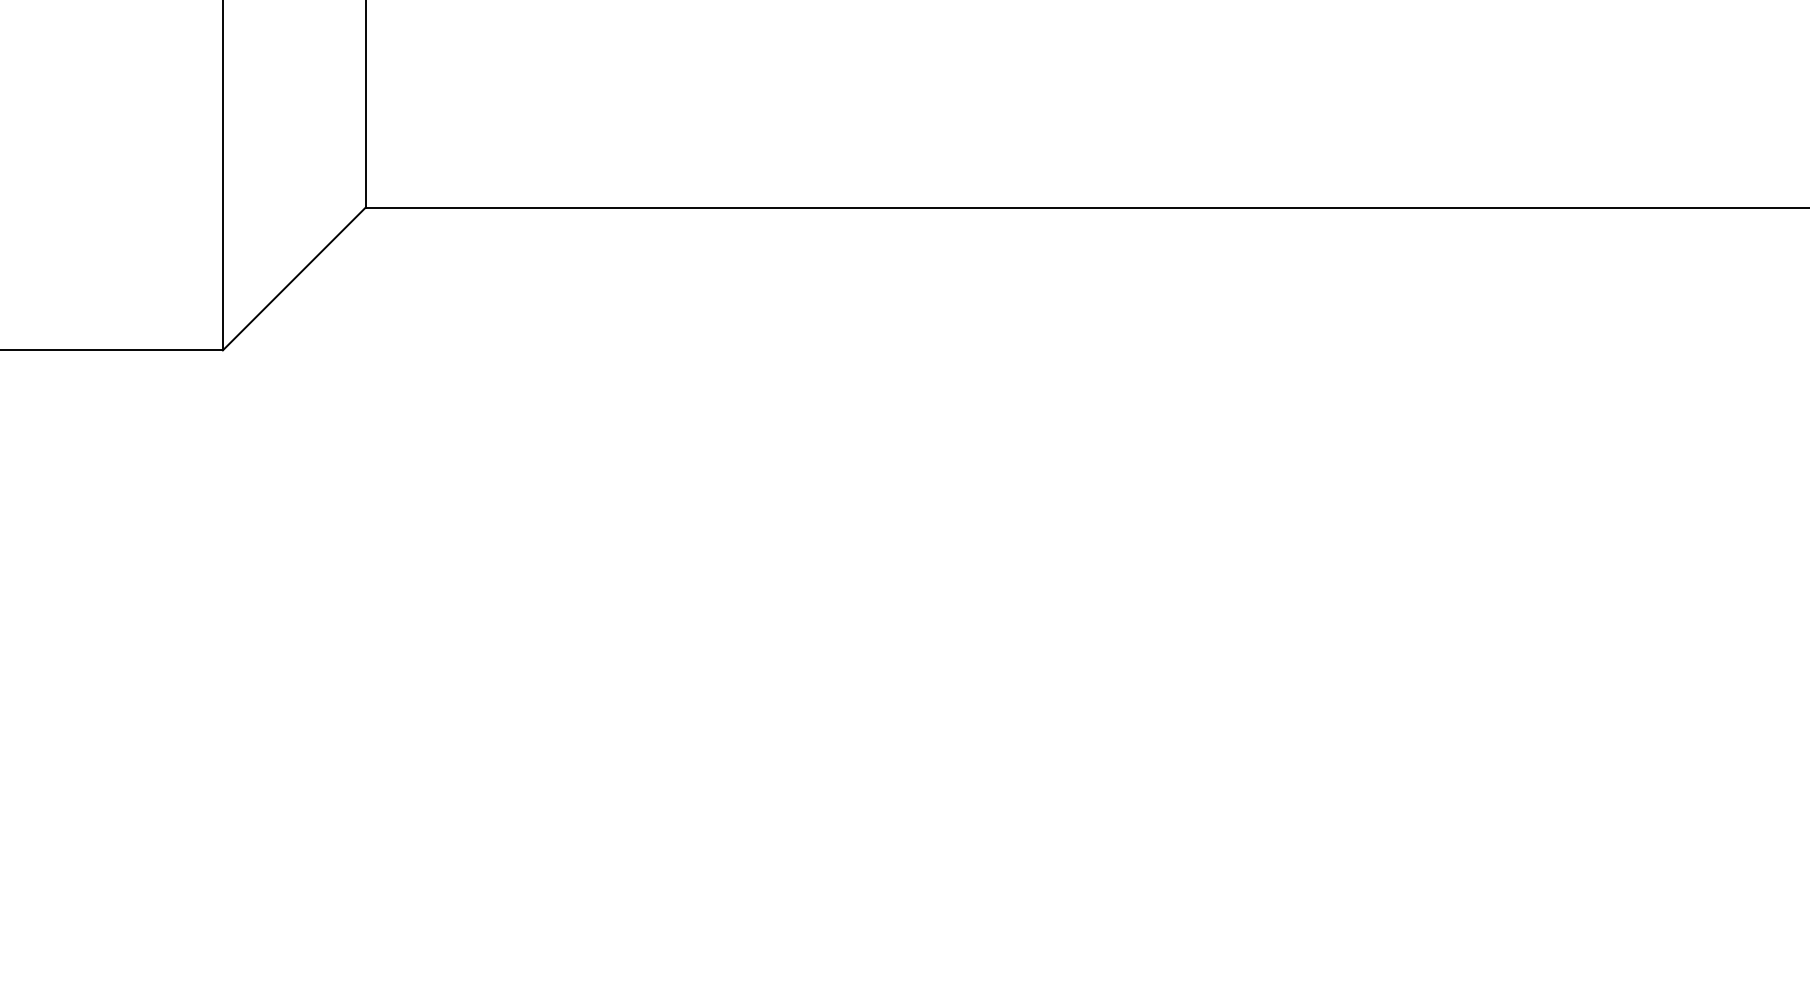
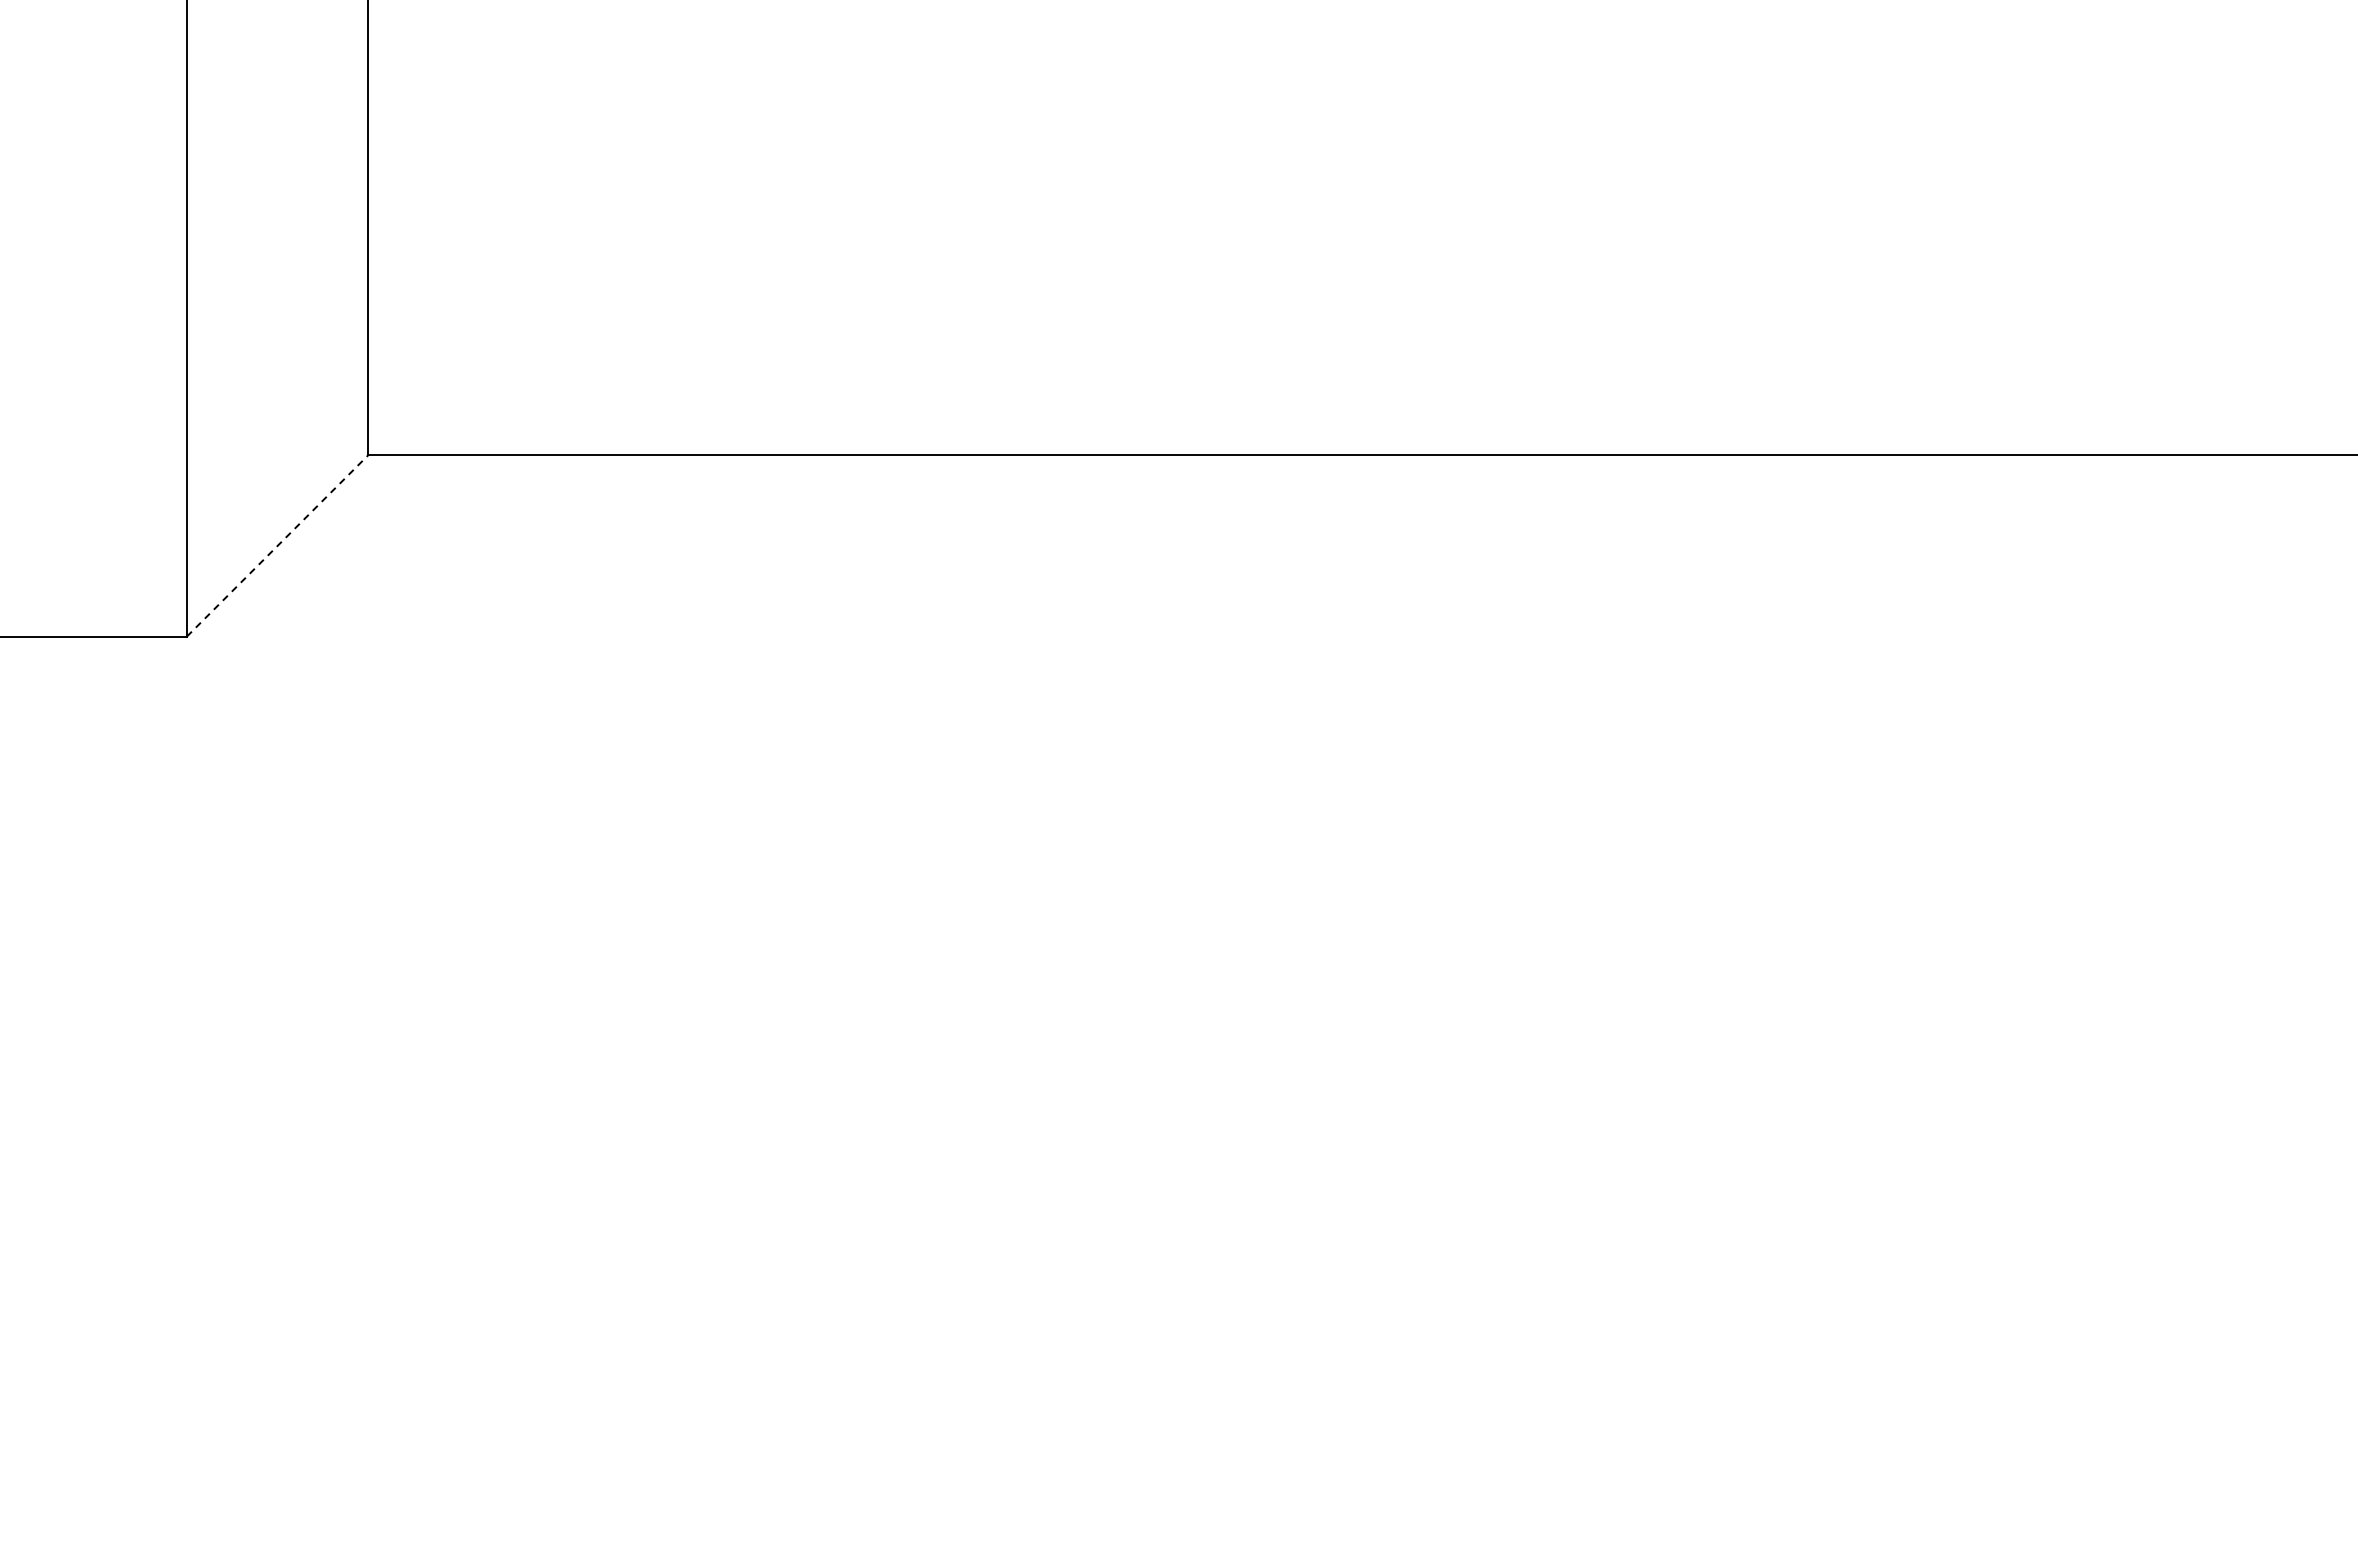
line: (294, 278) -> (277, 545), solid -> dashed

